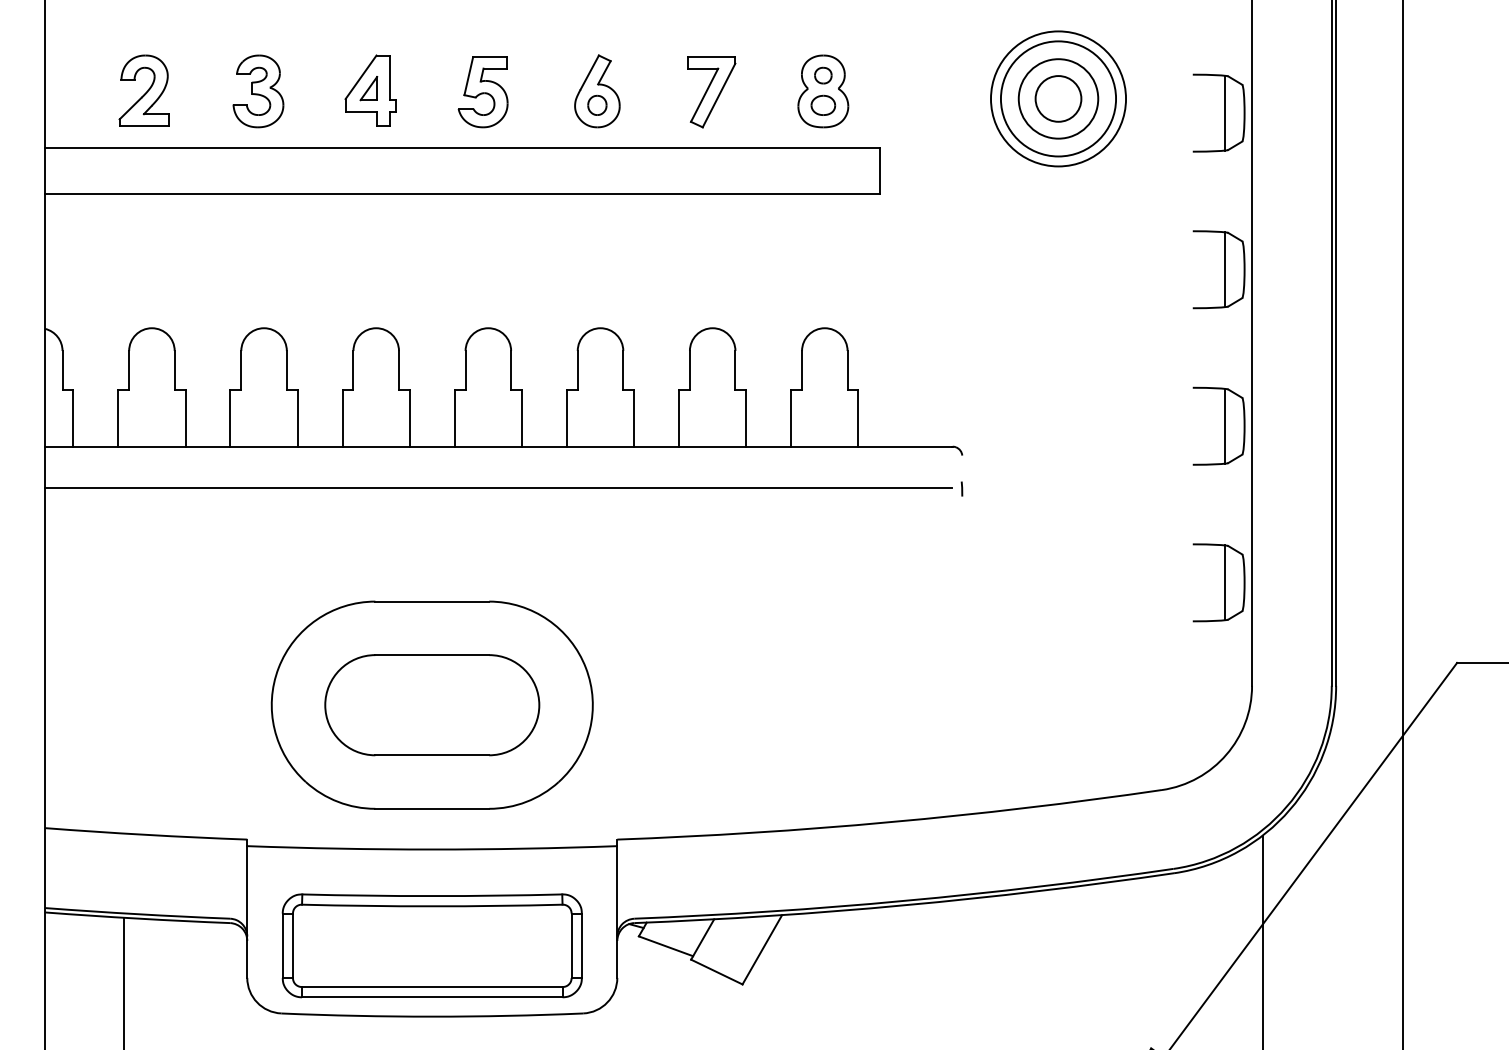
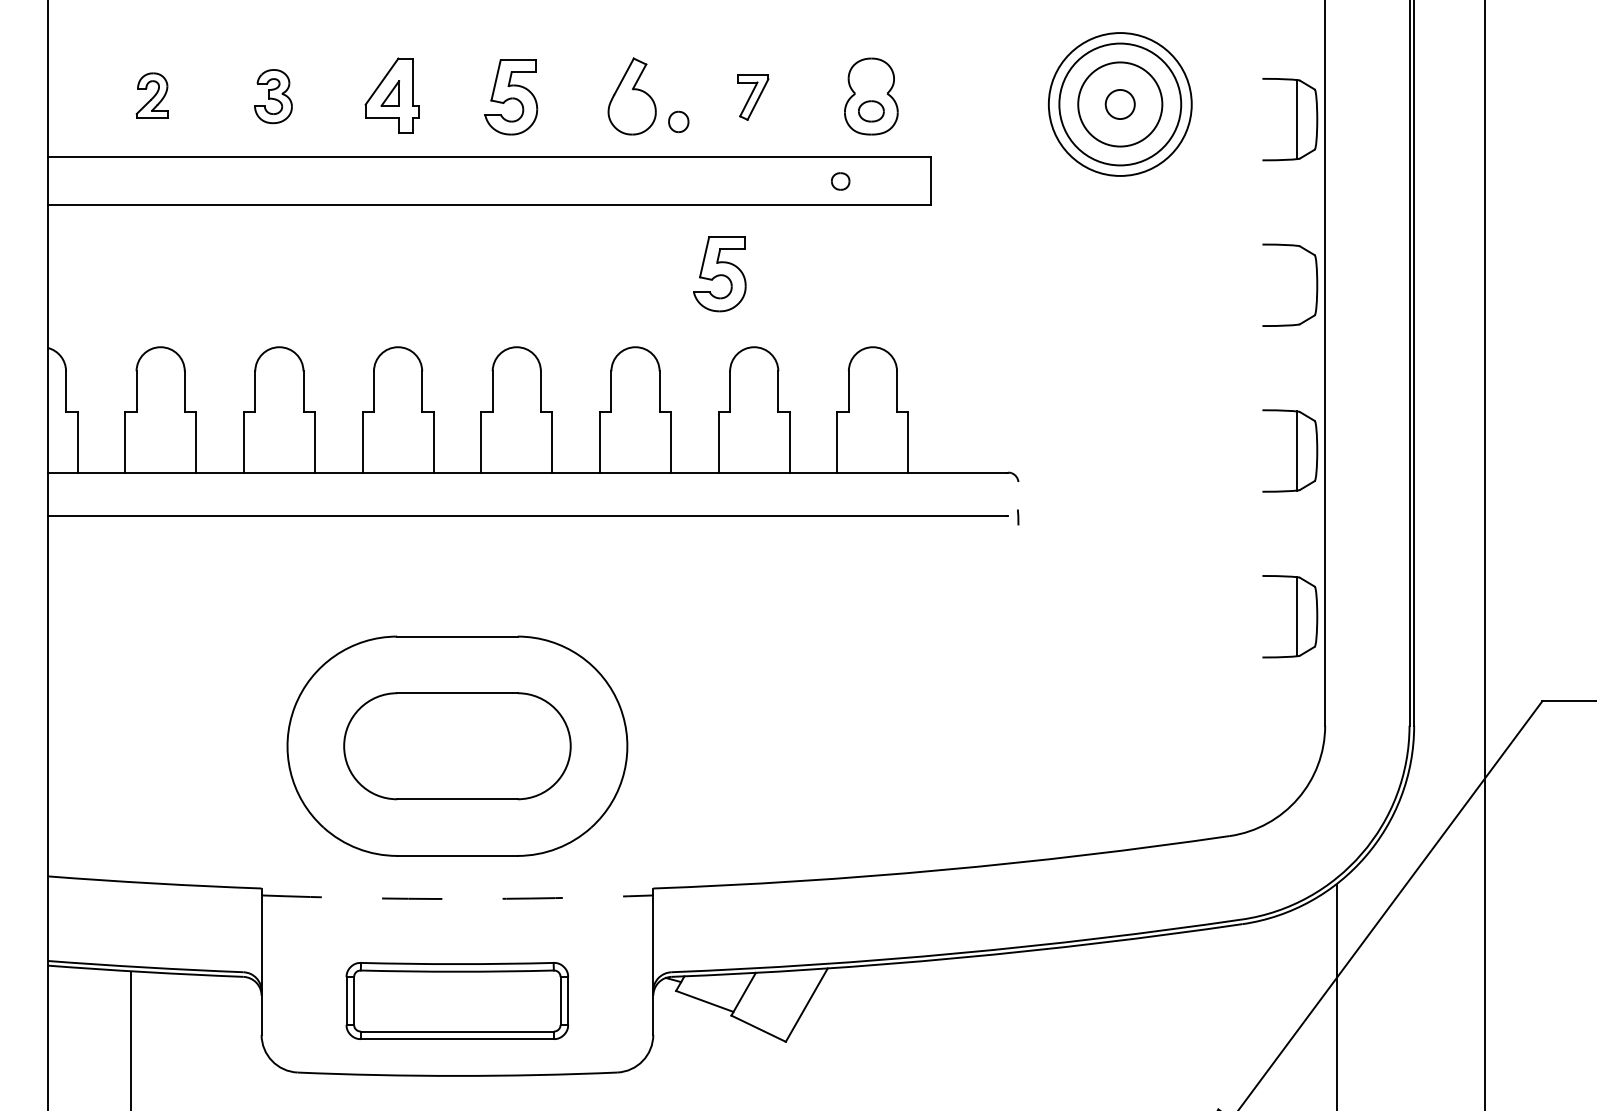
part: (823, 75) -> (840, 181), moved
part: (143, 90) -> (151, 95), size x0.6
part: (258, 91) -> (273, 96), size x0.7
part: (711, 92) -> (752, 97), size x0.6
circle: (1058, 98) -> (1120, 104), size x0.6
part: (597, 104) -> (678, 120), moved
part: (679, 259) -> (719, 274), added
line: (1225, 269) -> (1297, 285), removed
arc: (432, 849) -> (457, 898), solid -> dashed
part: (431, 945) -> (456, 1000), size x0.7

